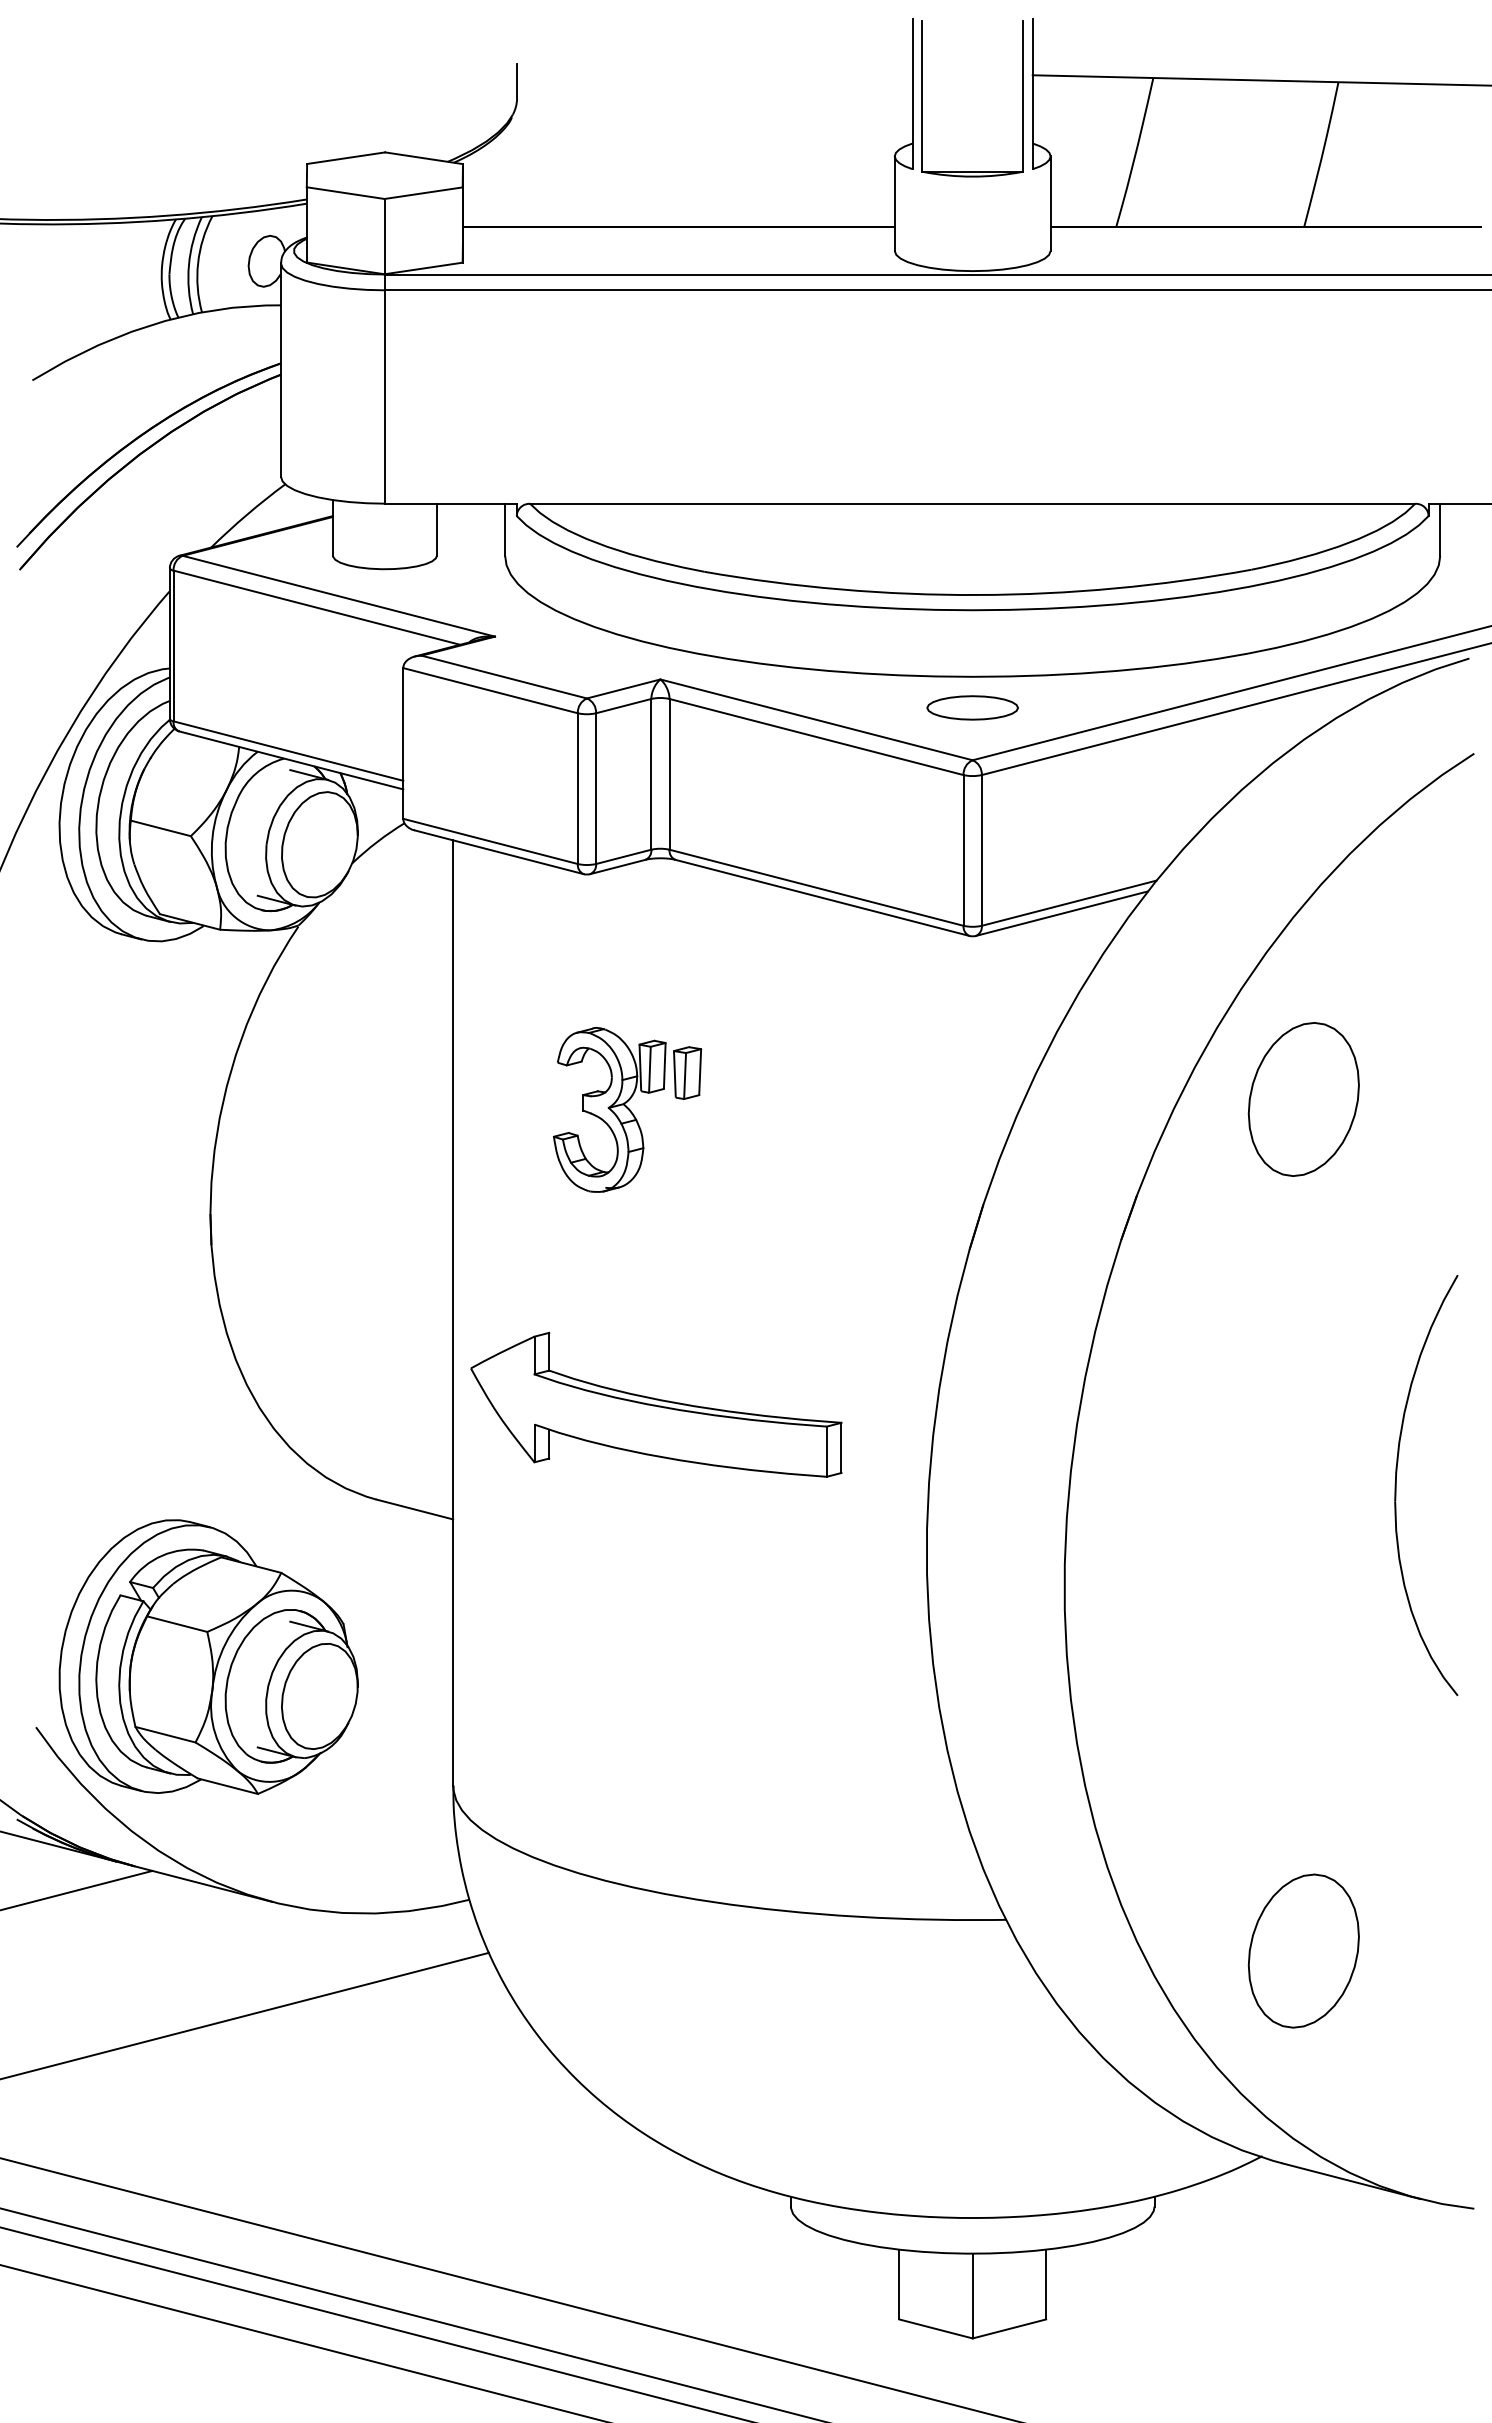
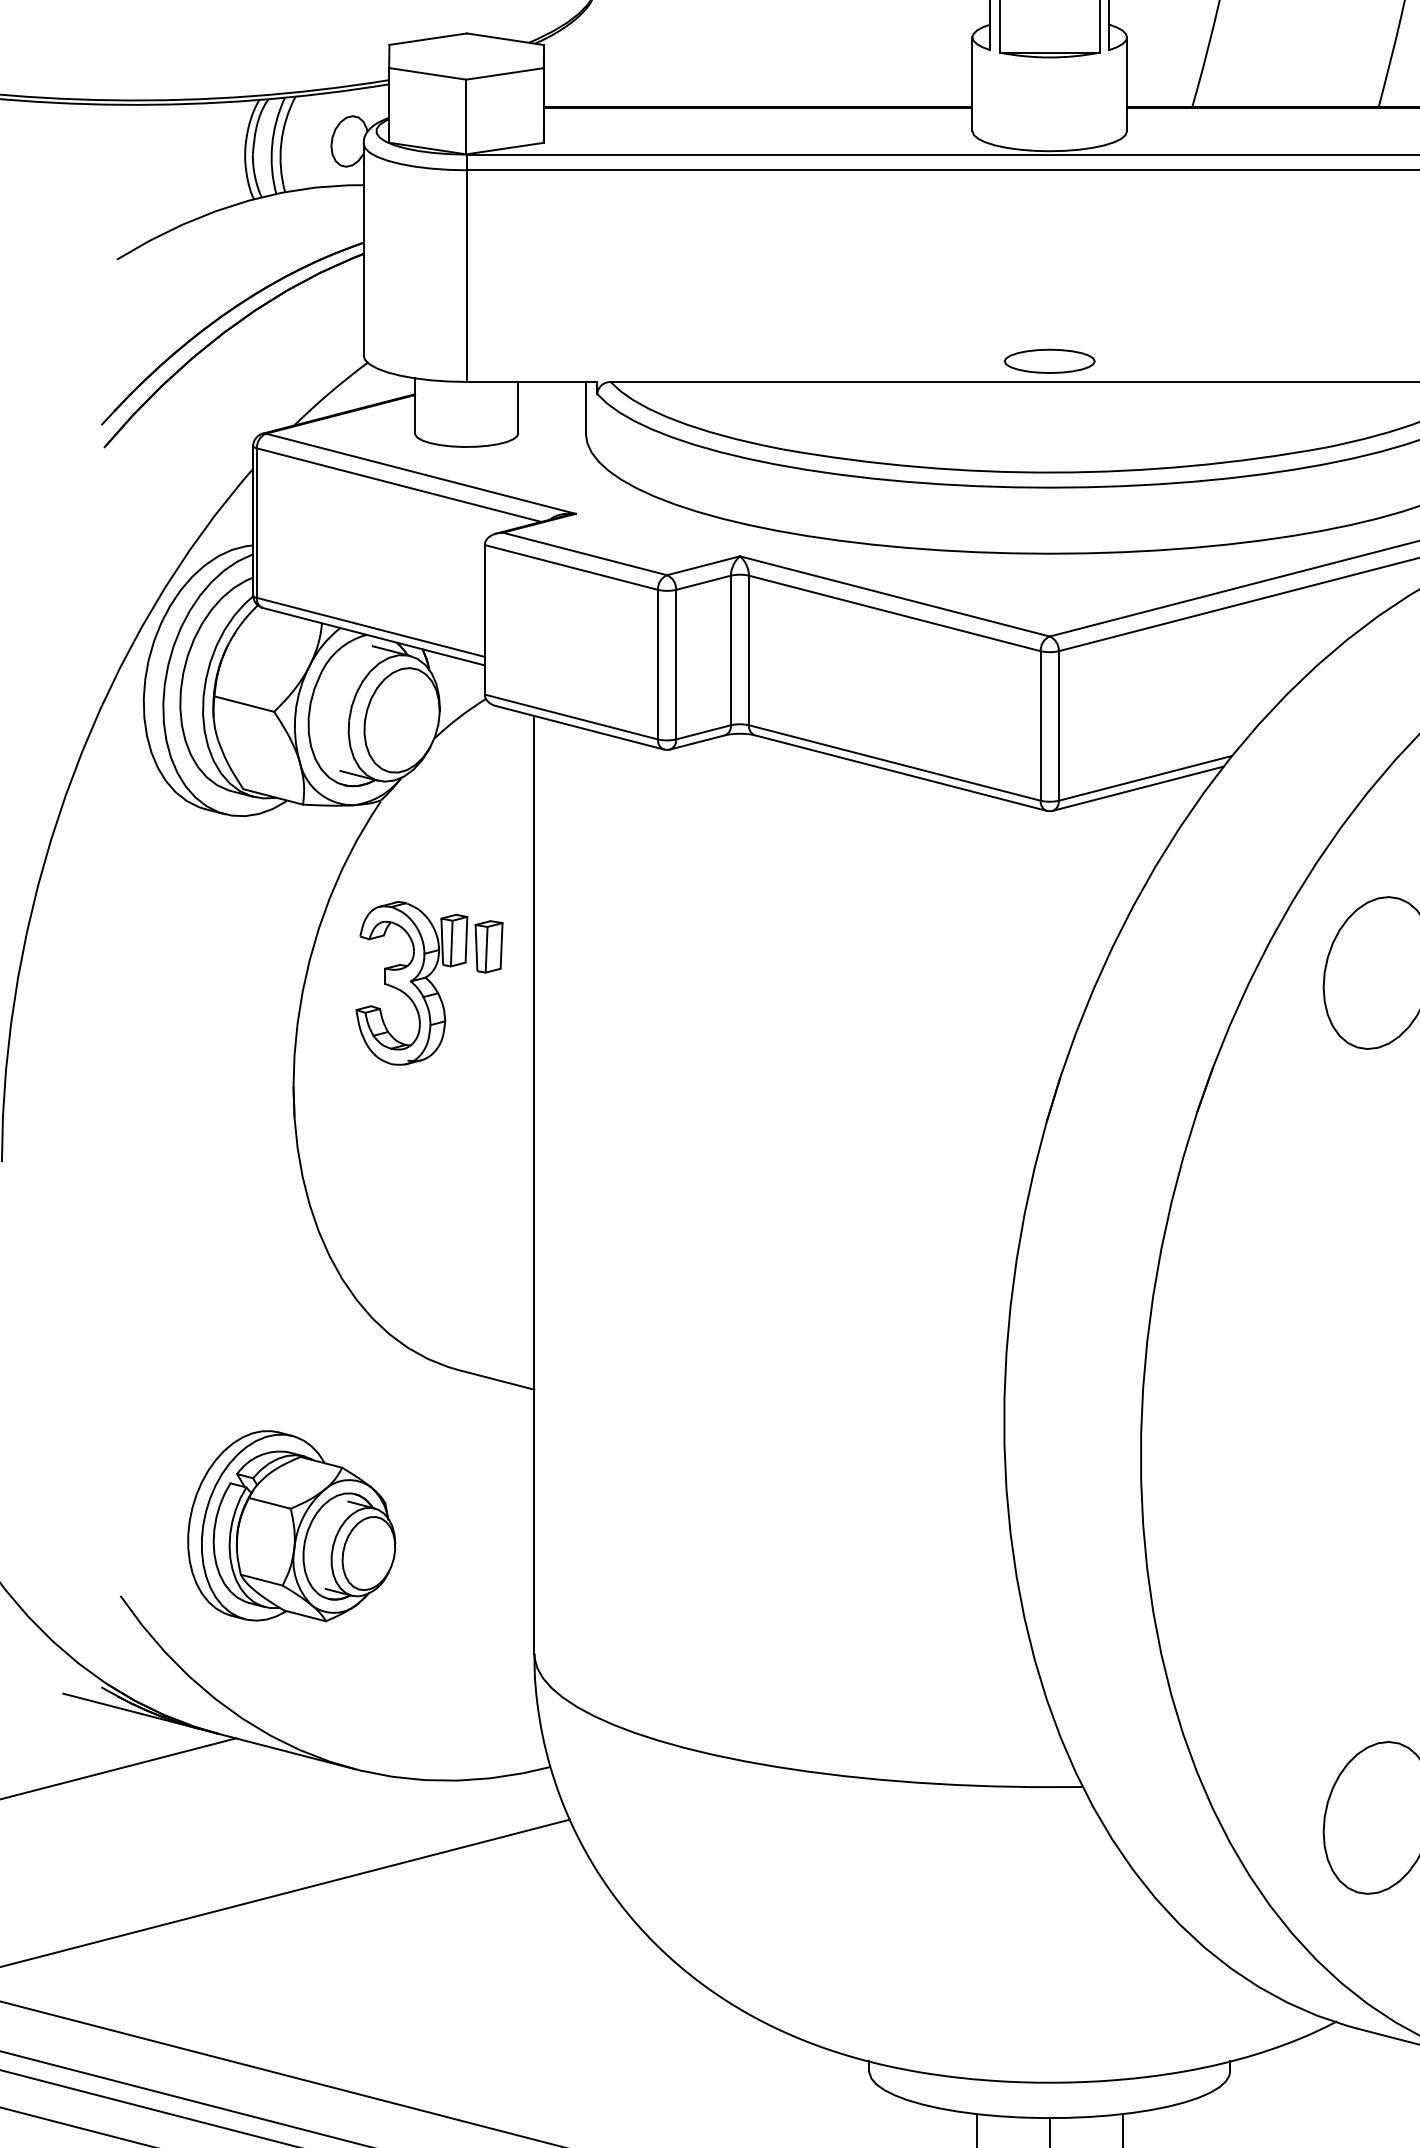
part: (972, 707) -> (1049, 360), moved
part: (627, 1109) -> (429, 982), moved
part: (656, 1404) -> (736, 1275), removed
part: (208, 1656) -> (291, 1525), size x0.7

